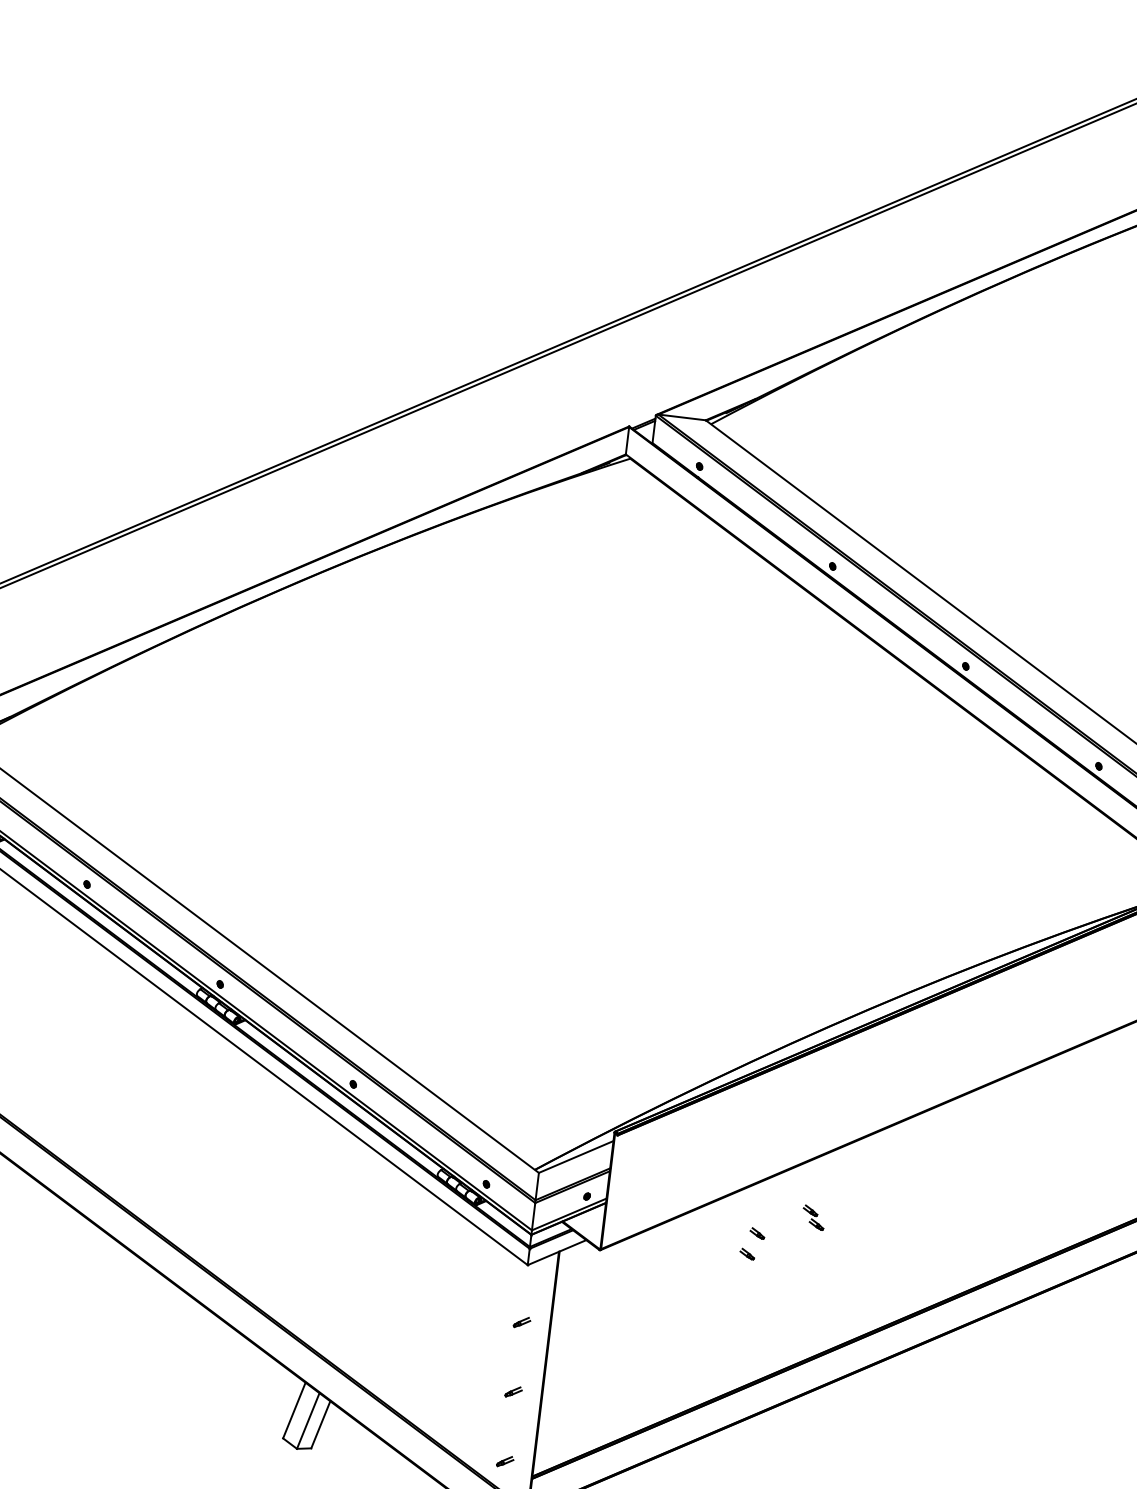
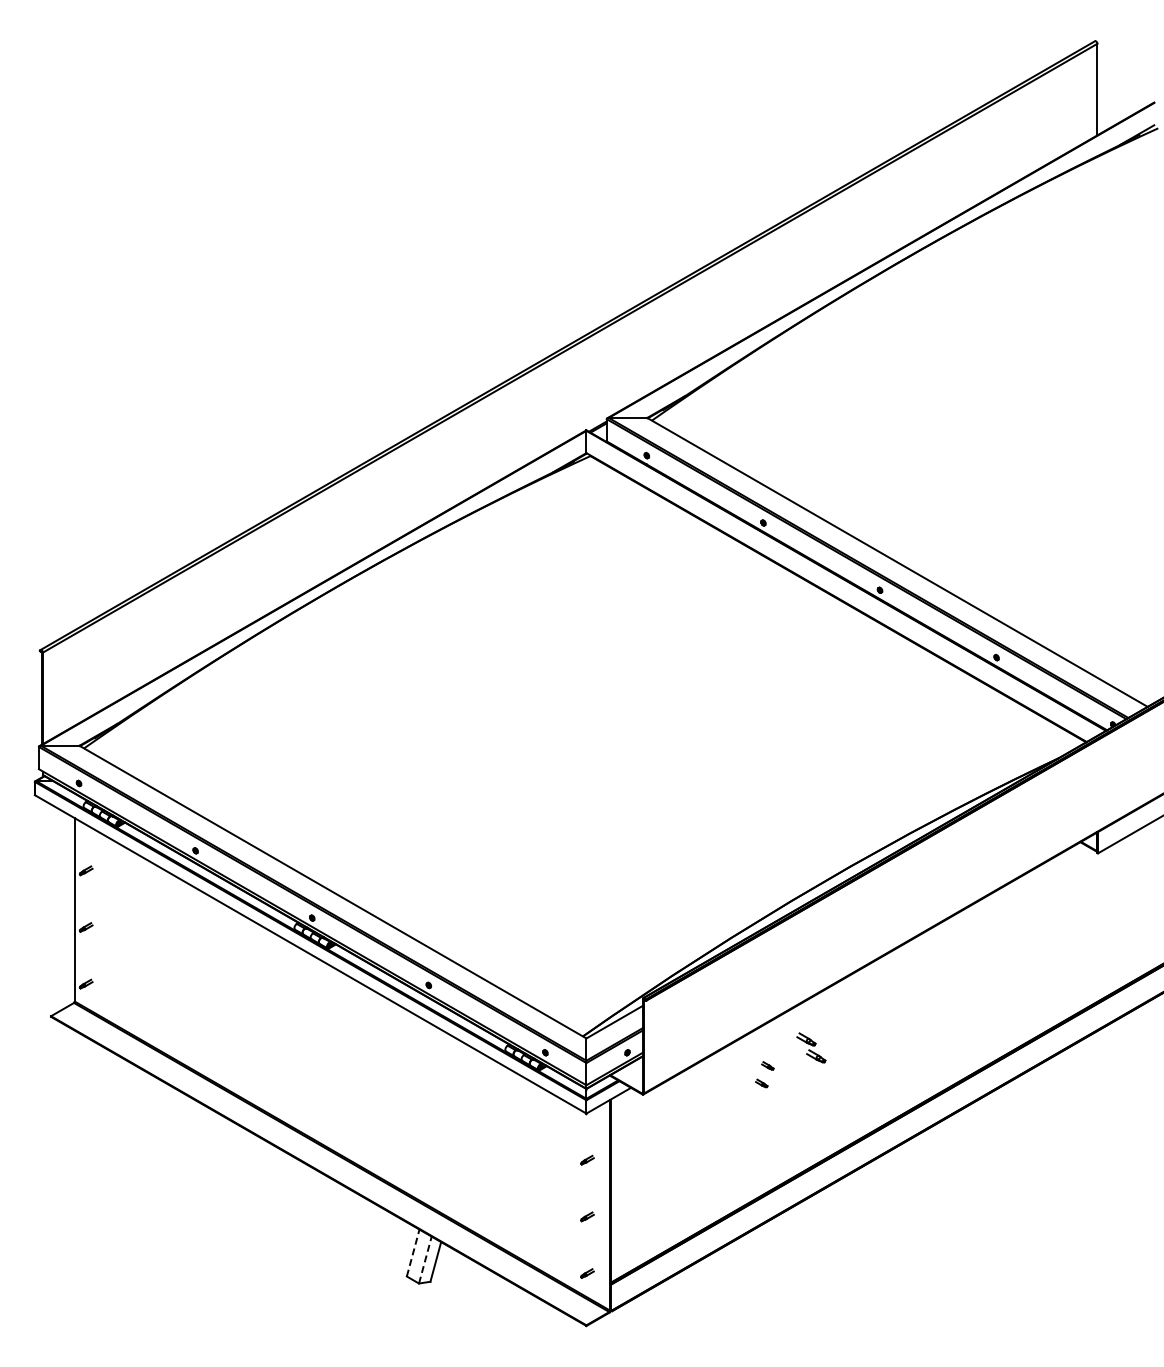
part: (813, 1217) -> (811, 1047), size x1.6
line: (294, 1409) -> (413, 1252), solid -> dashed
line: (308, 1420) -> (425, 1259), solid -> dashed

